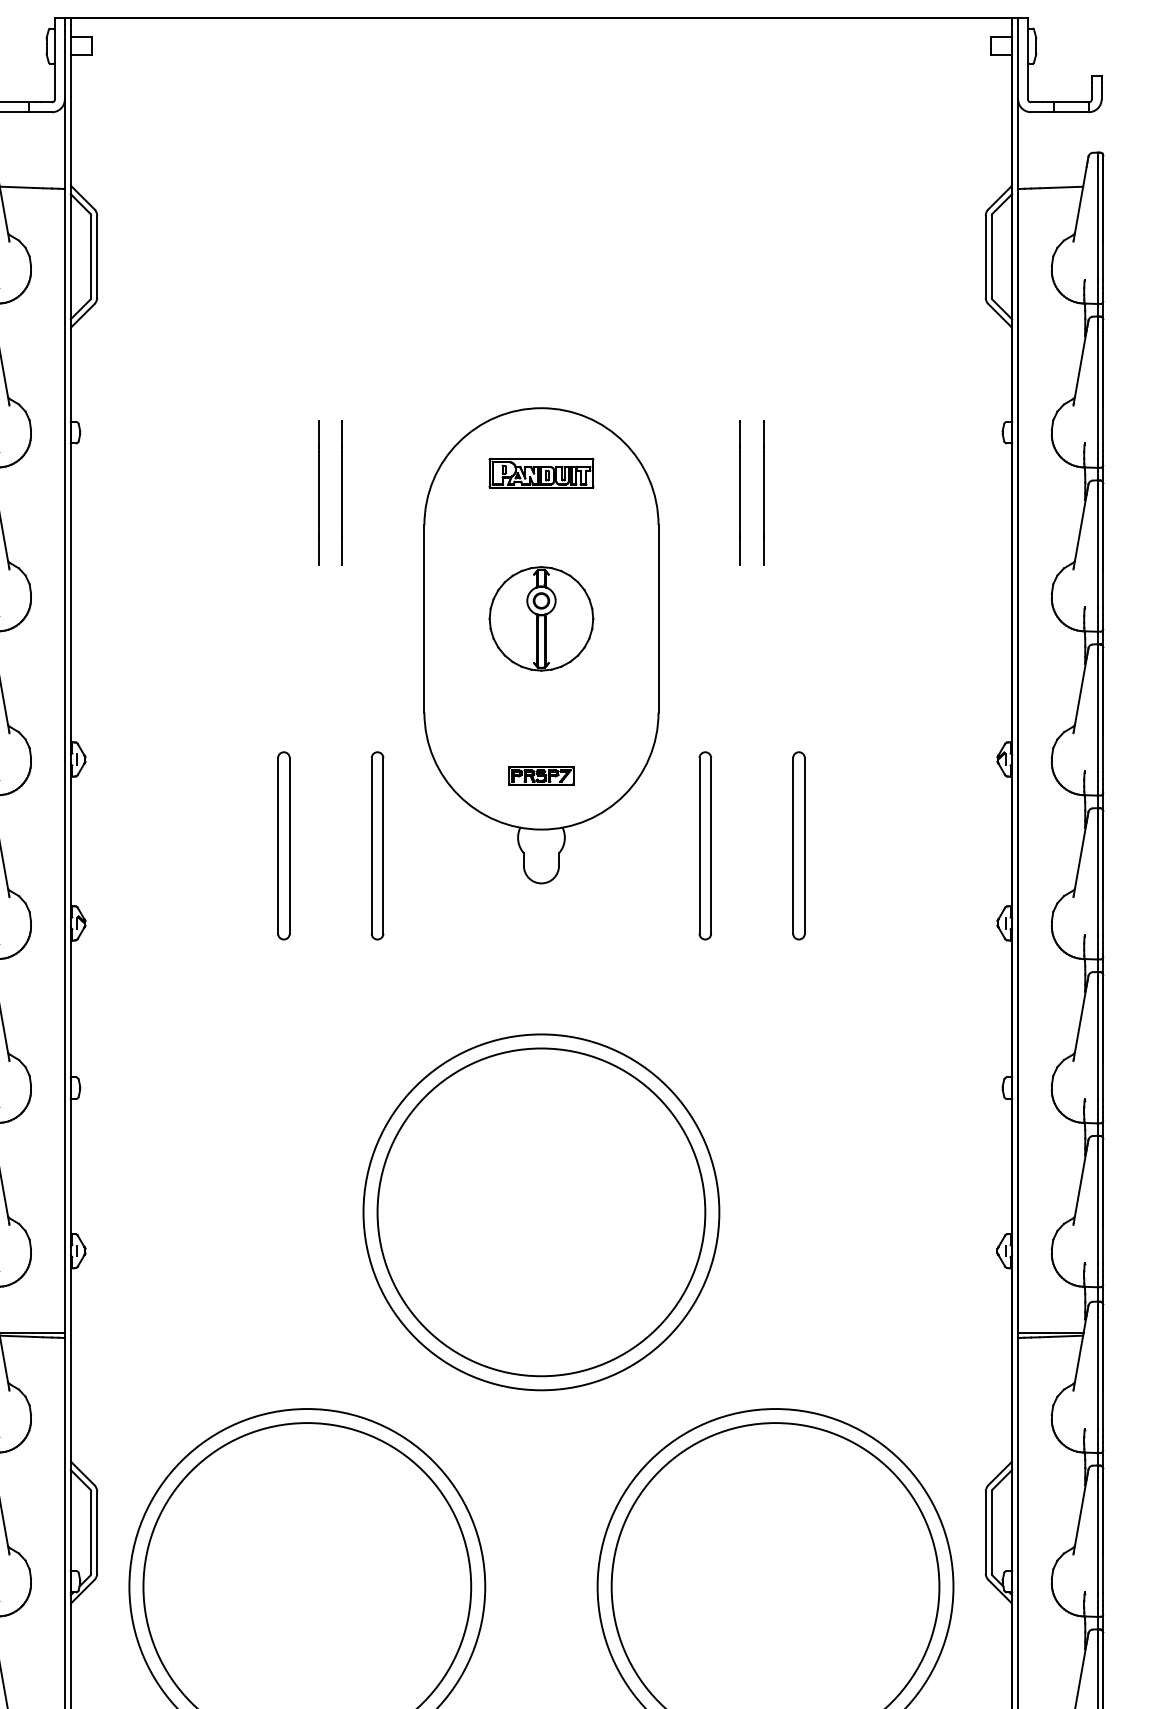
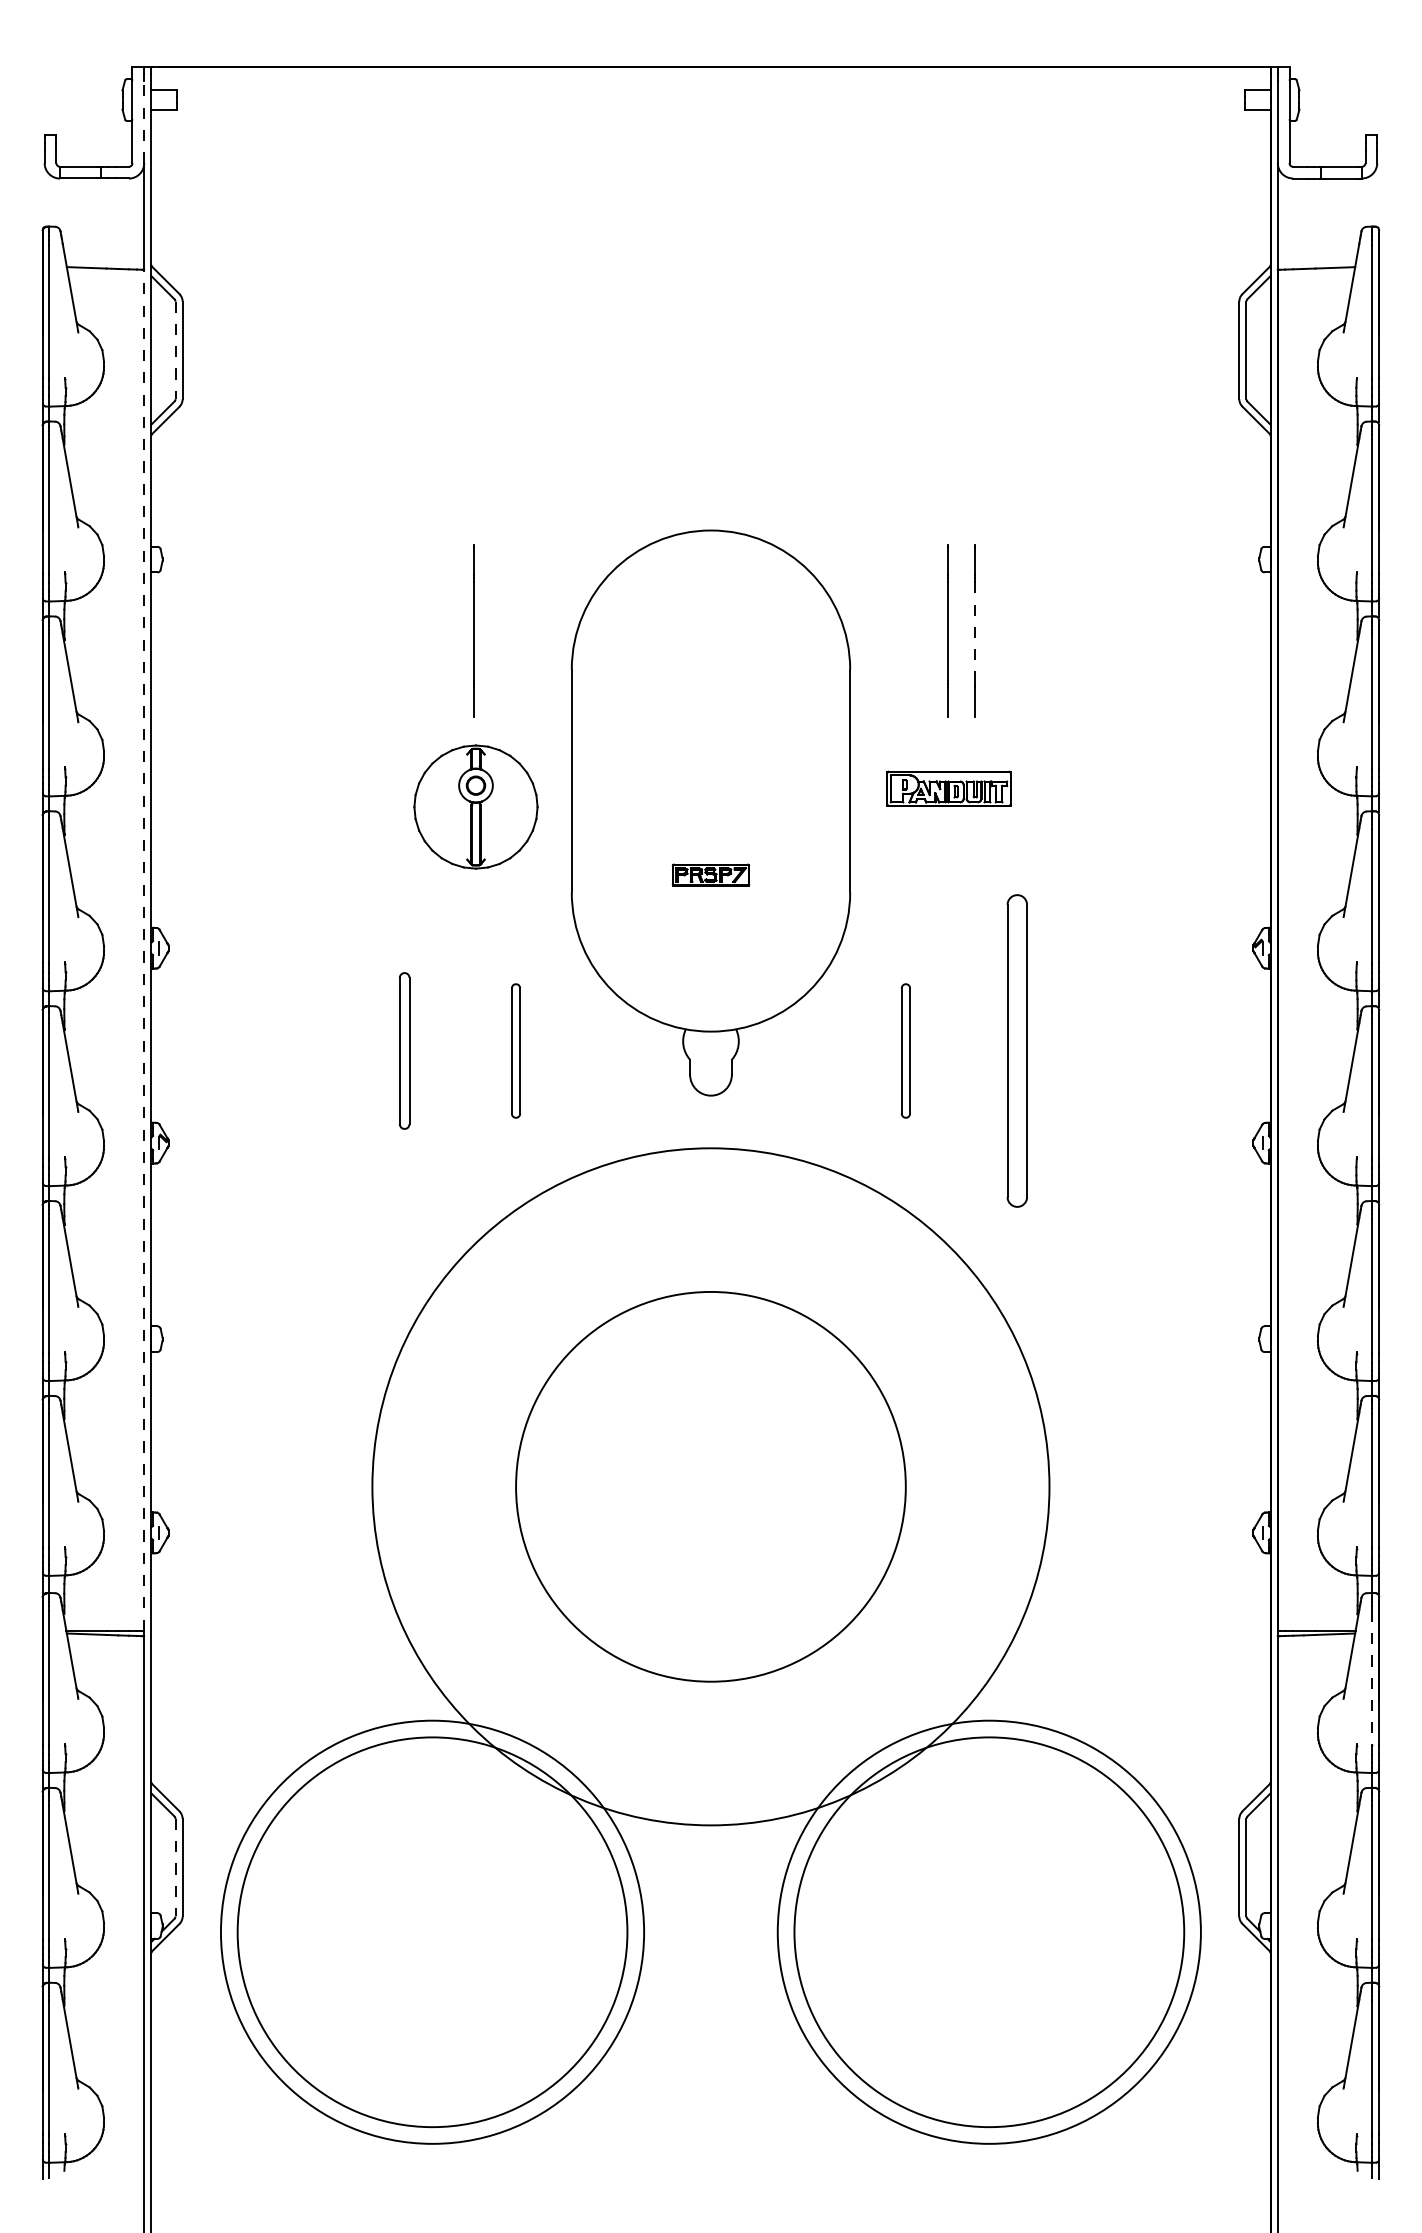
line: (65, 65) -> (144, 122), solid -> dashed
line: (91, 256) -> (175, 350), solid -> dashed
part: (541, 472) -> (948, 788), moved
line: (318, 492) -> (445, 630), removed
line: (763, 493) -> (975, 631), solid -> dashed
part: (541, 618) -> (475, 806), moved
line: (65, 760) -> (144, 949), solid -> dashed
part: (541, 775) -> (710, 874), moved
part: (283, 845) -> (404, 1050), size x0.7
part: (377, 845) -> (515, 1050), size x0.6
part: (705, 845) -> (905, 1050), size x0.6
part: (798, 845) -> (1016, 1050), size x1.4
circle: (541, 1212) -> (710, 1486), size x1.6
line: (1097, 1372) -> (1372, 1677), solid -> dashed
line: (91, 1532) -> (175, 1867), solid -> dashed

